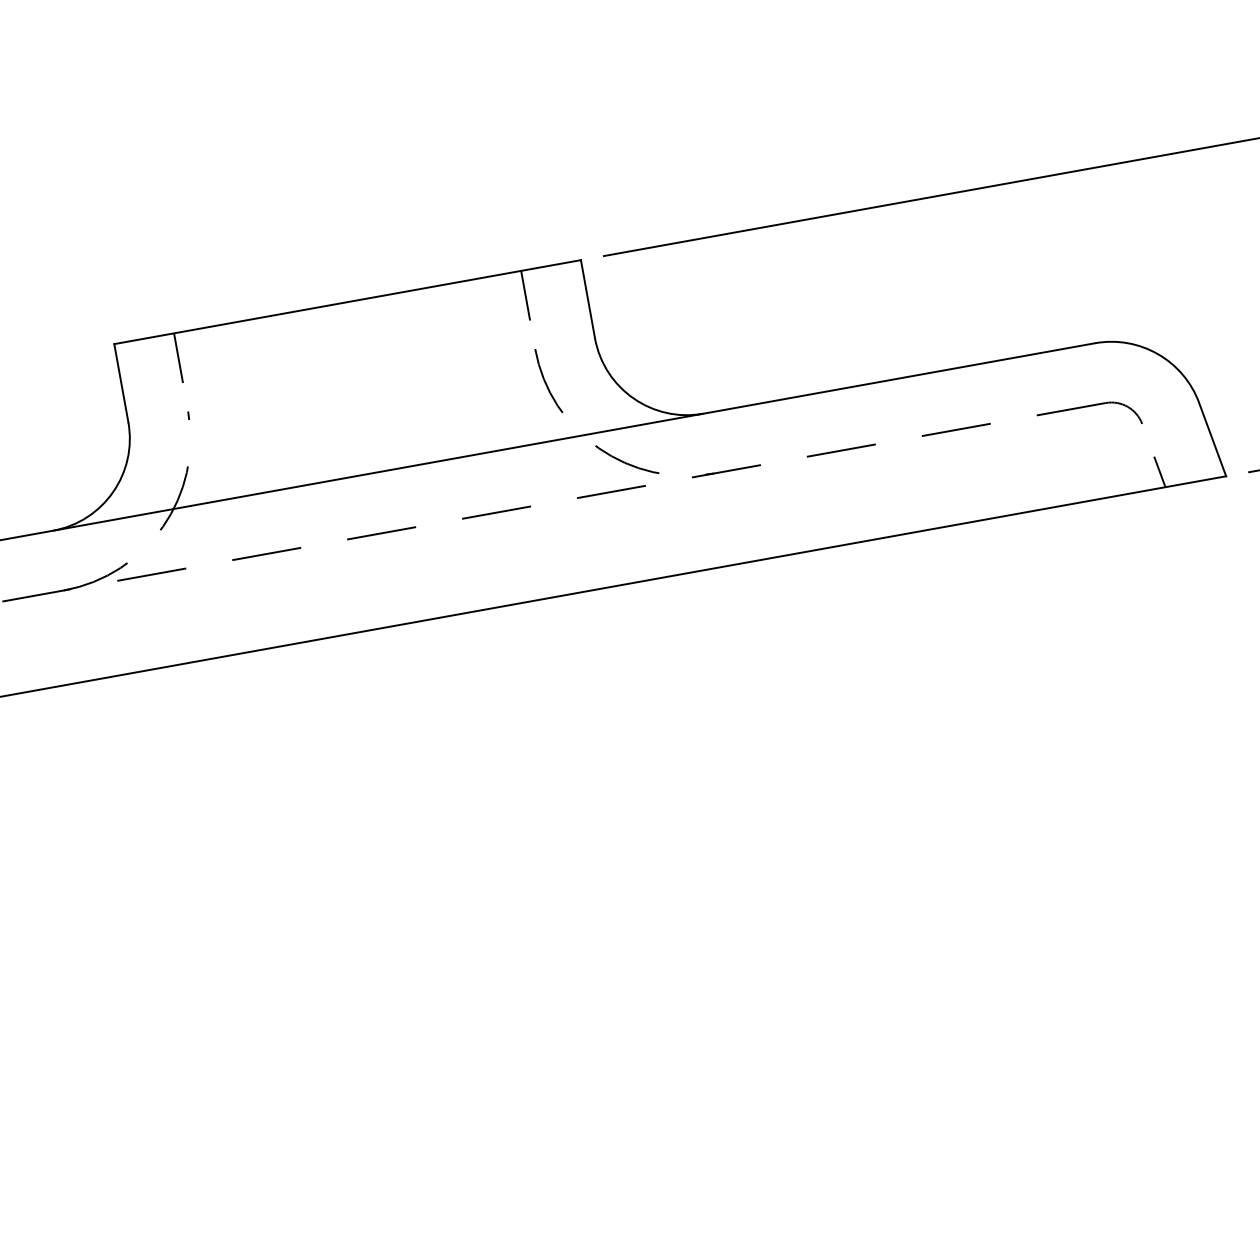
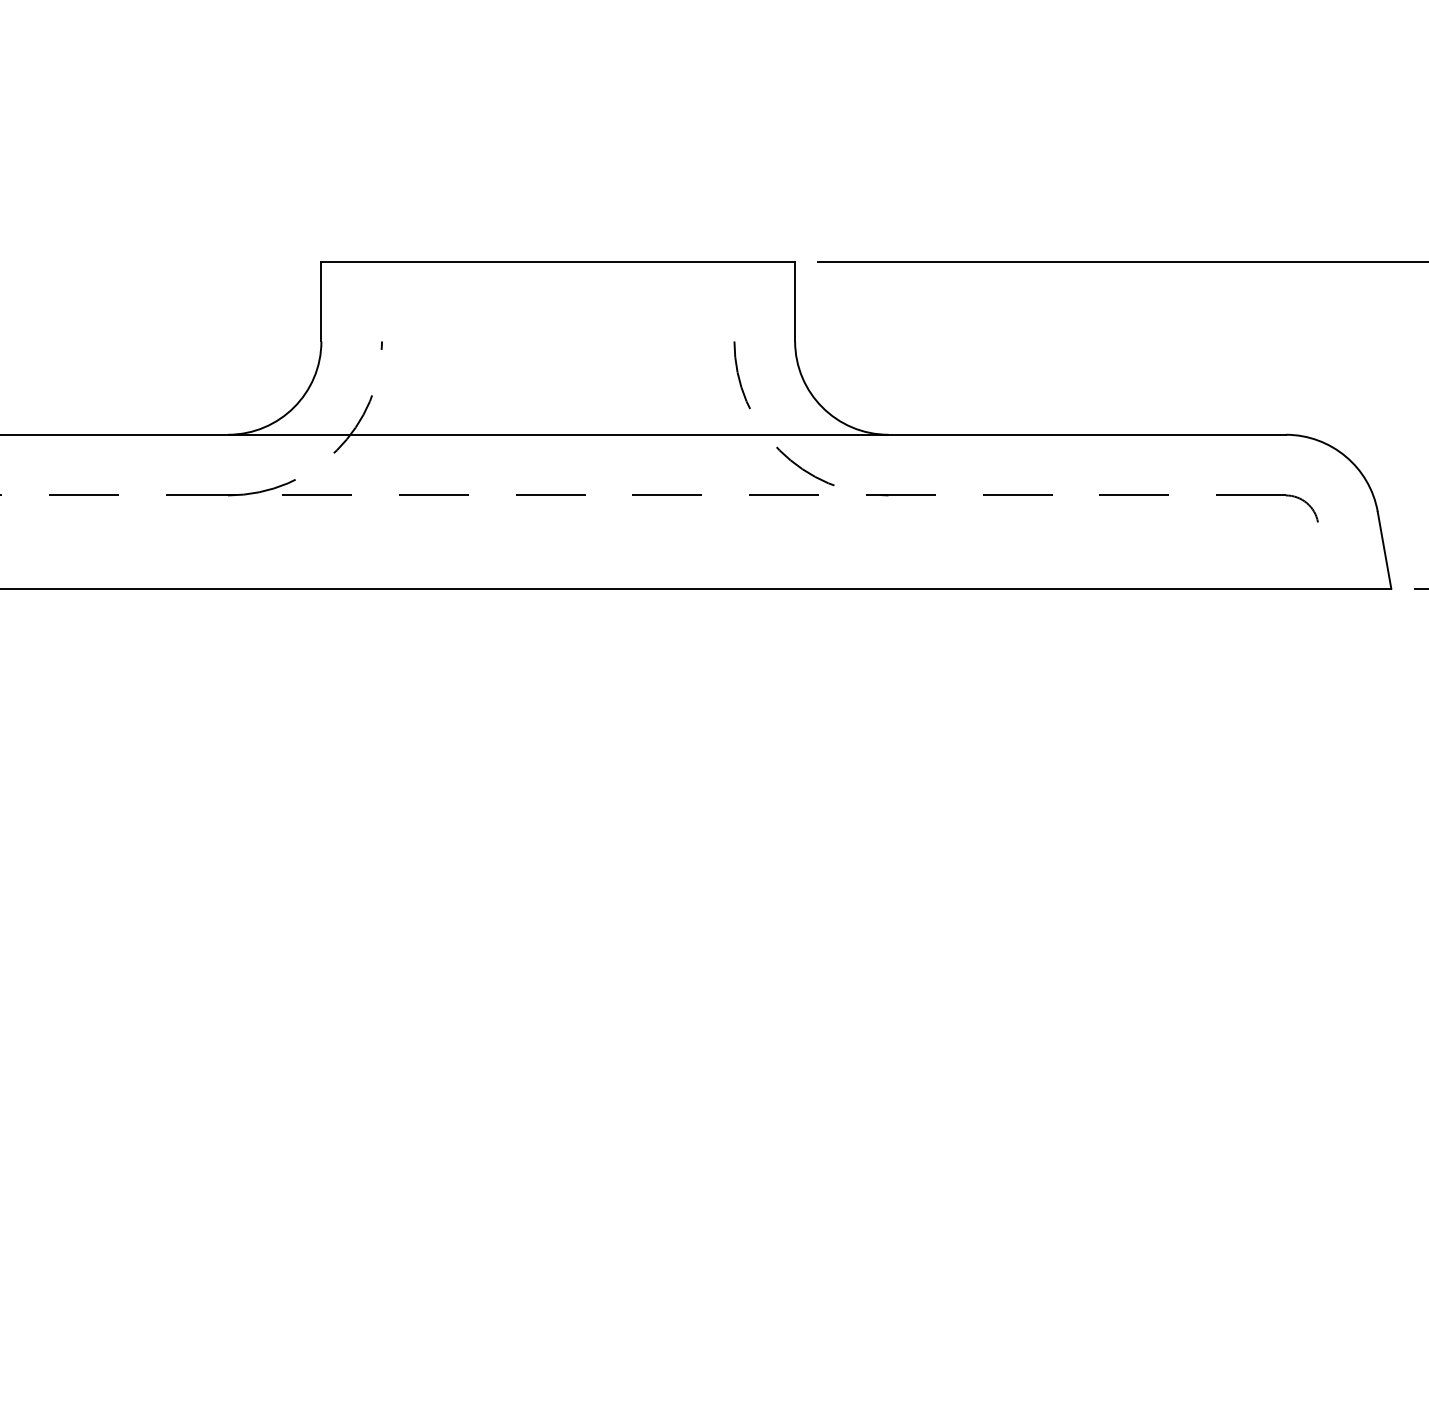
line: (525, 295) -> (734, 287), removed
line: (178, 358) -> (382, 287), removed
line: (1159, 471) -> (1326, 572), removed

